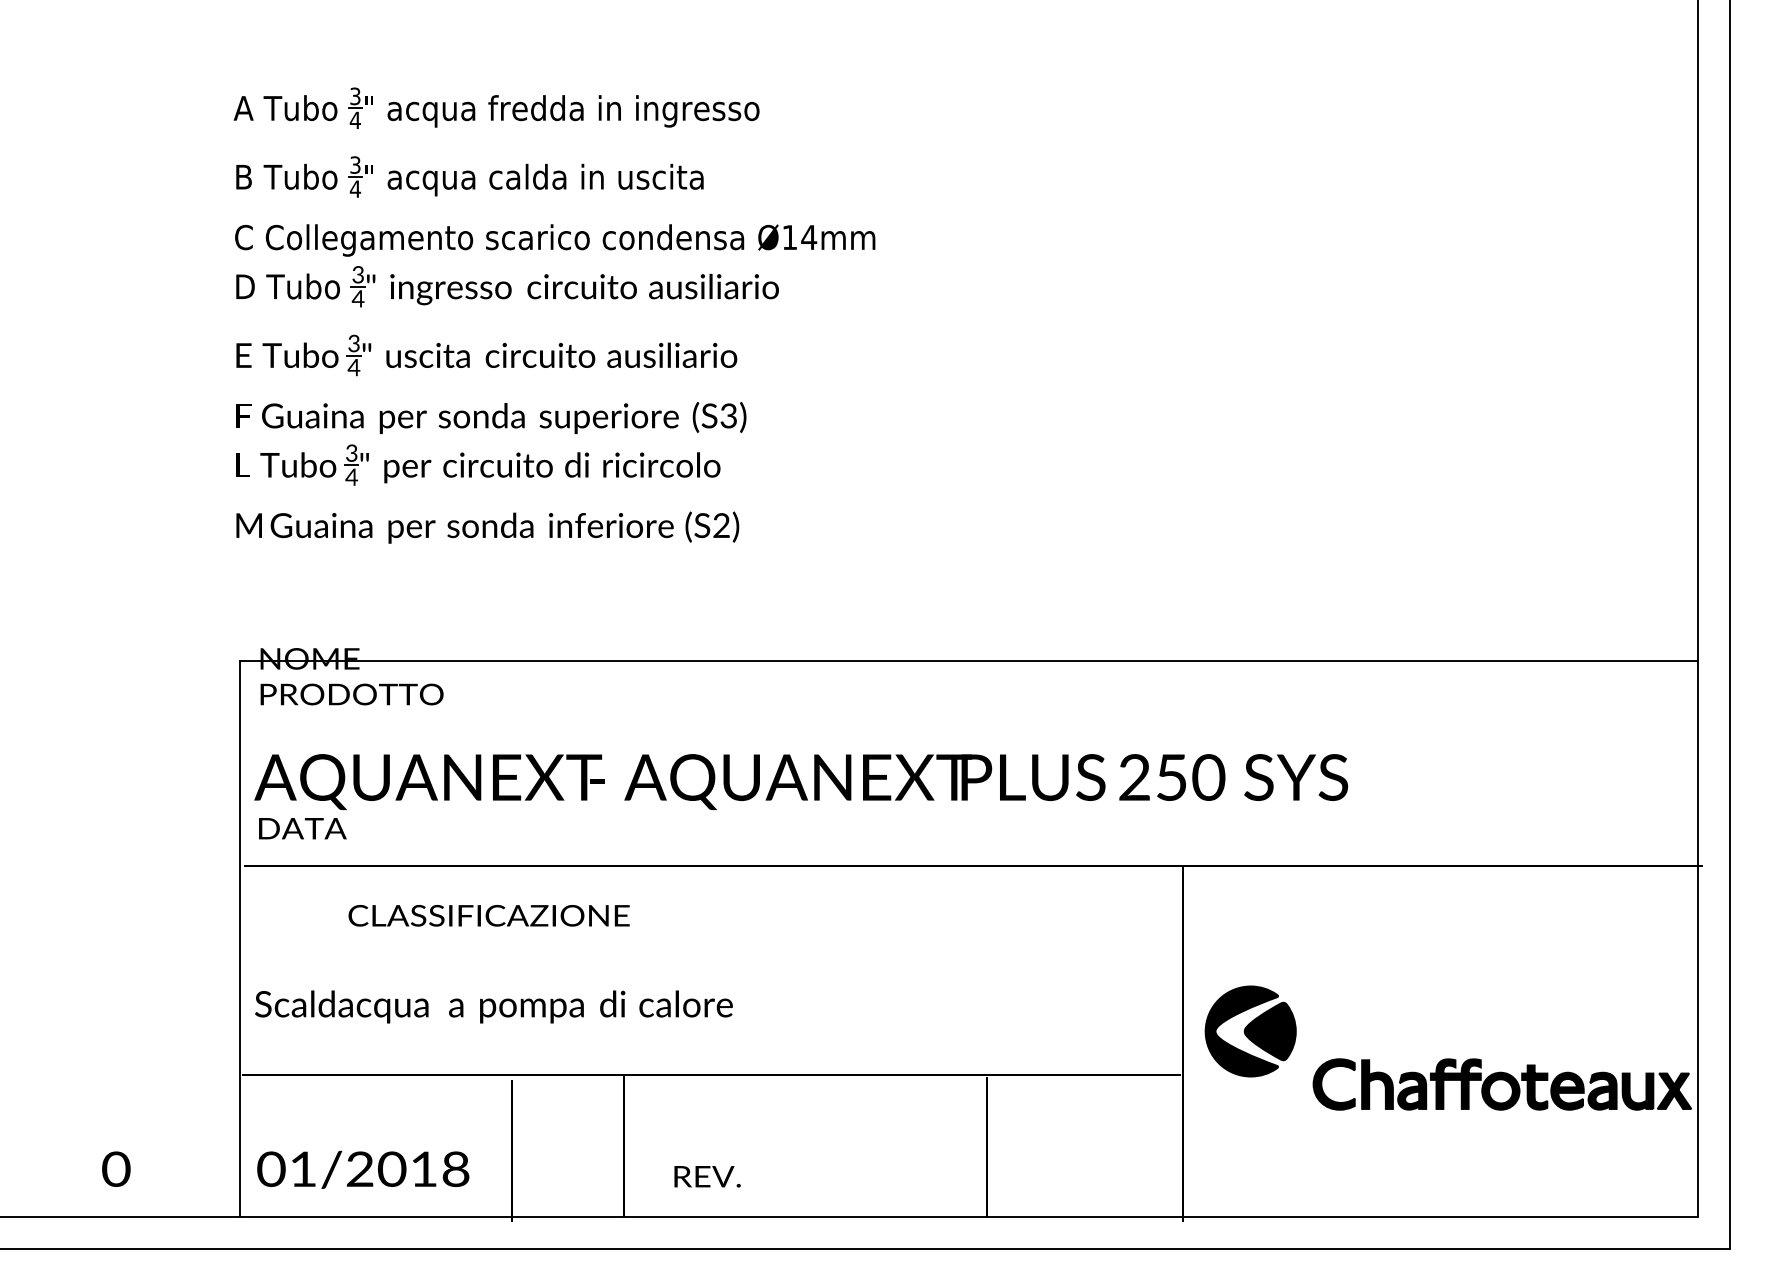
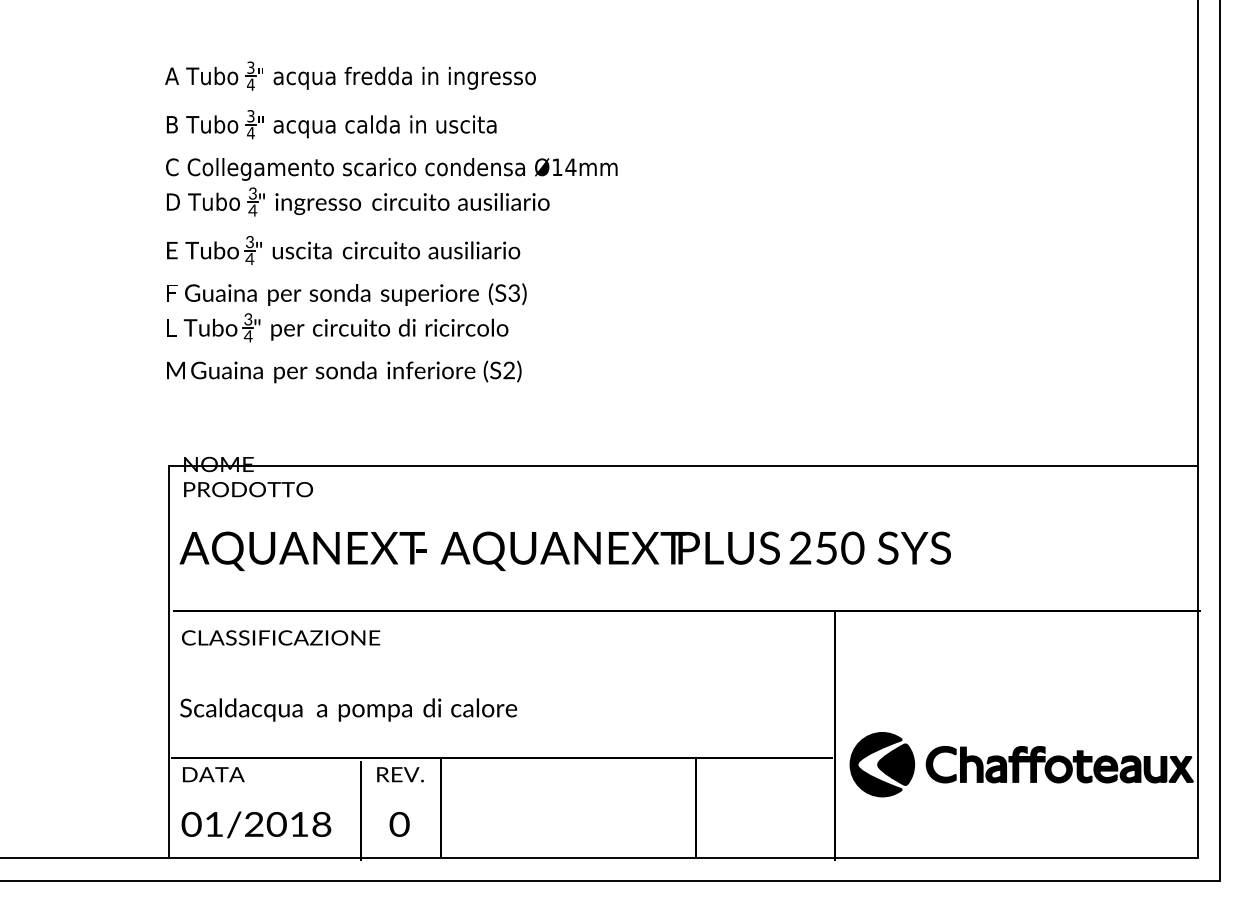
text: (302, 828) -> (213, 774), moved
text: (488, 915) -> (280, 637), moved
part: (1250, 1031) -> (882, 764), moved
text: (116, 1168) -> (399, 823), moved
text: (707, 1176) -> (400, 774), moved

